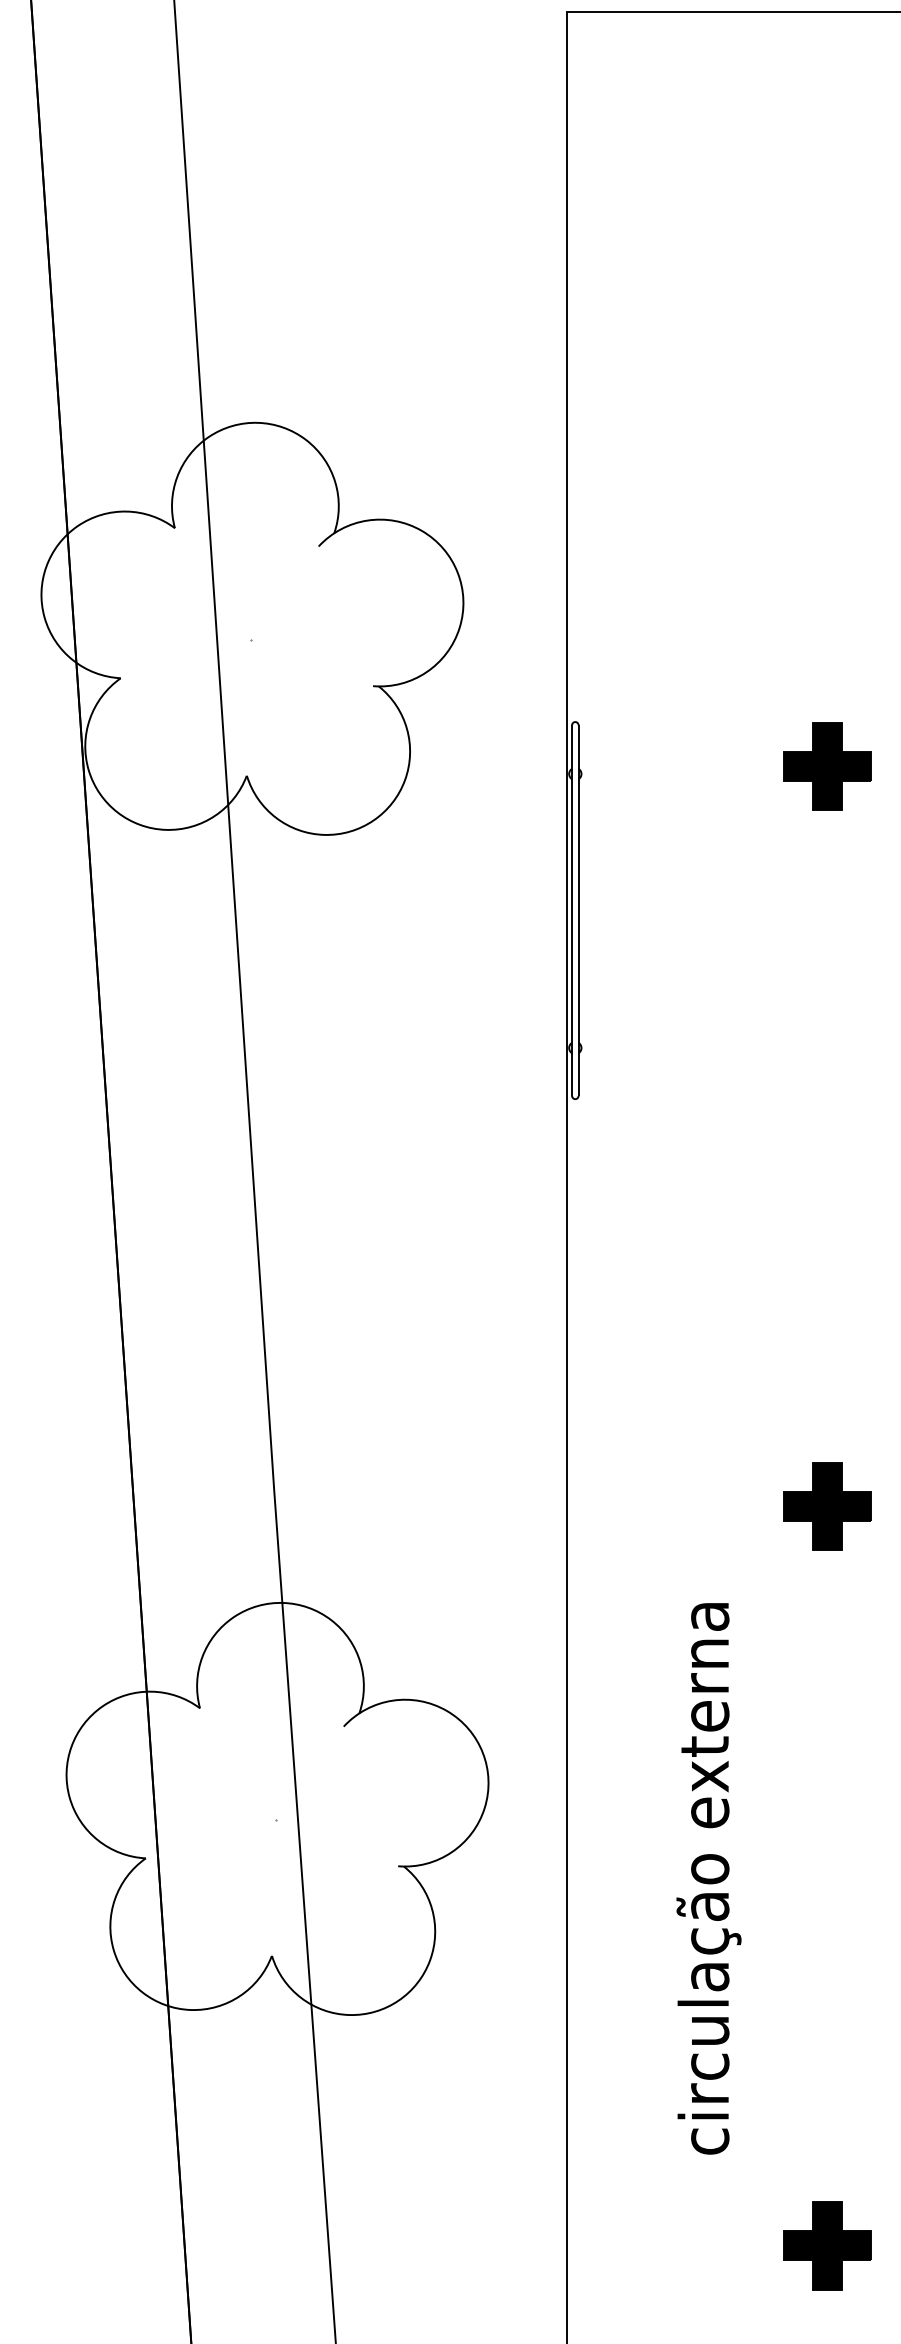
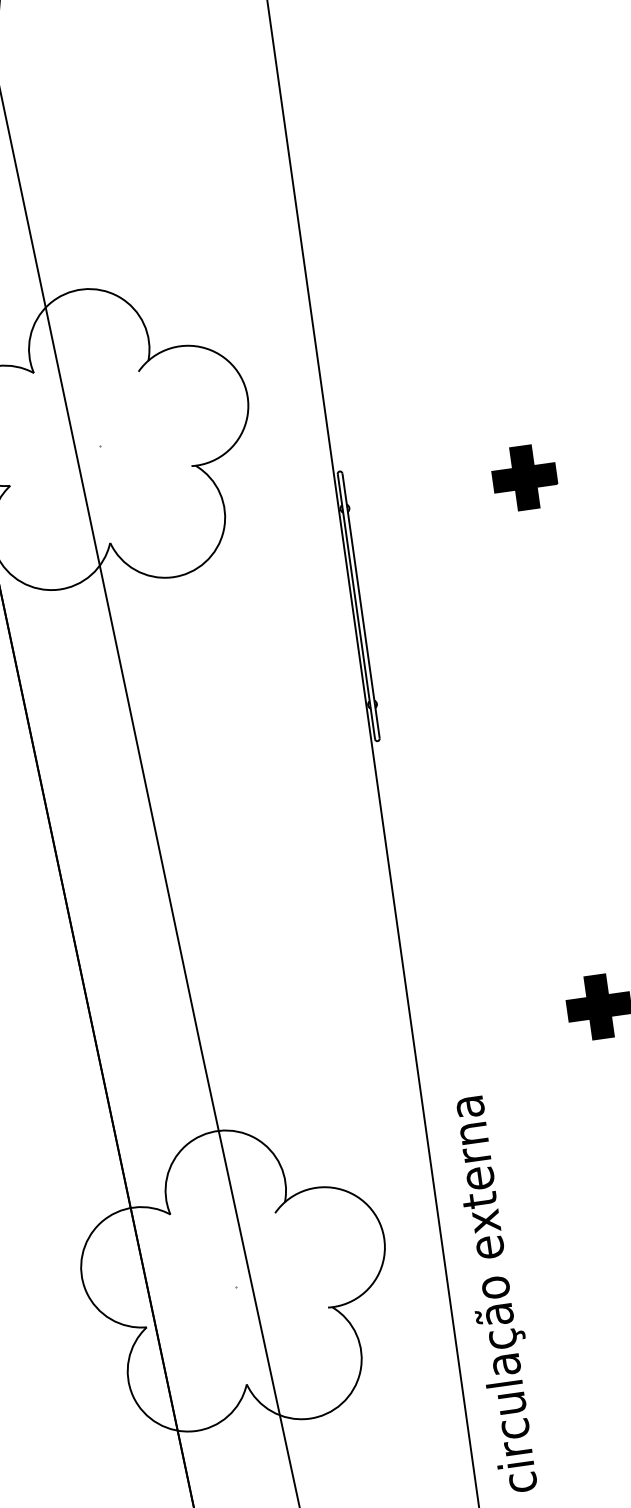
text: (708, 1878) -> (495, 1294), moved

